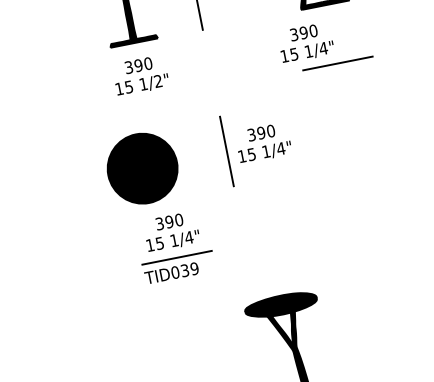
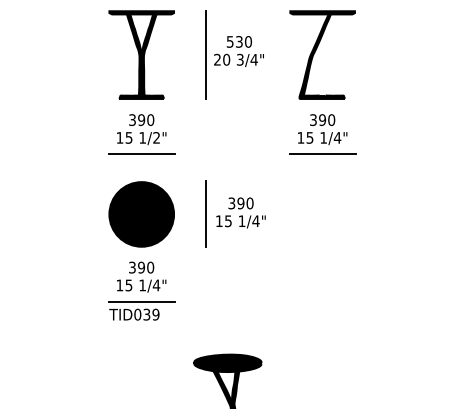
text: (305, 42) -> (322, 129), moved
line: (145, 102) -> (141, 154), added
part: (142, 168) -> (141, 214), moved

